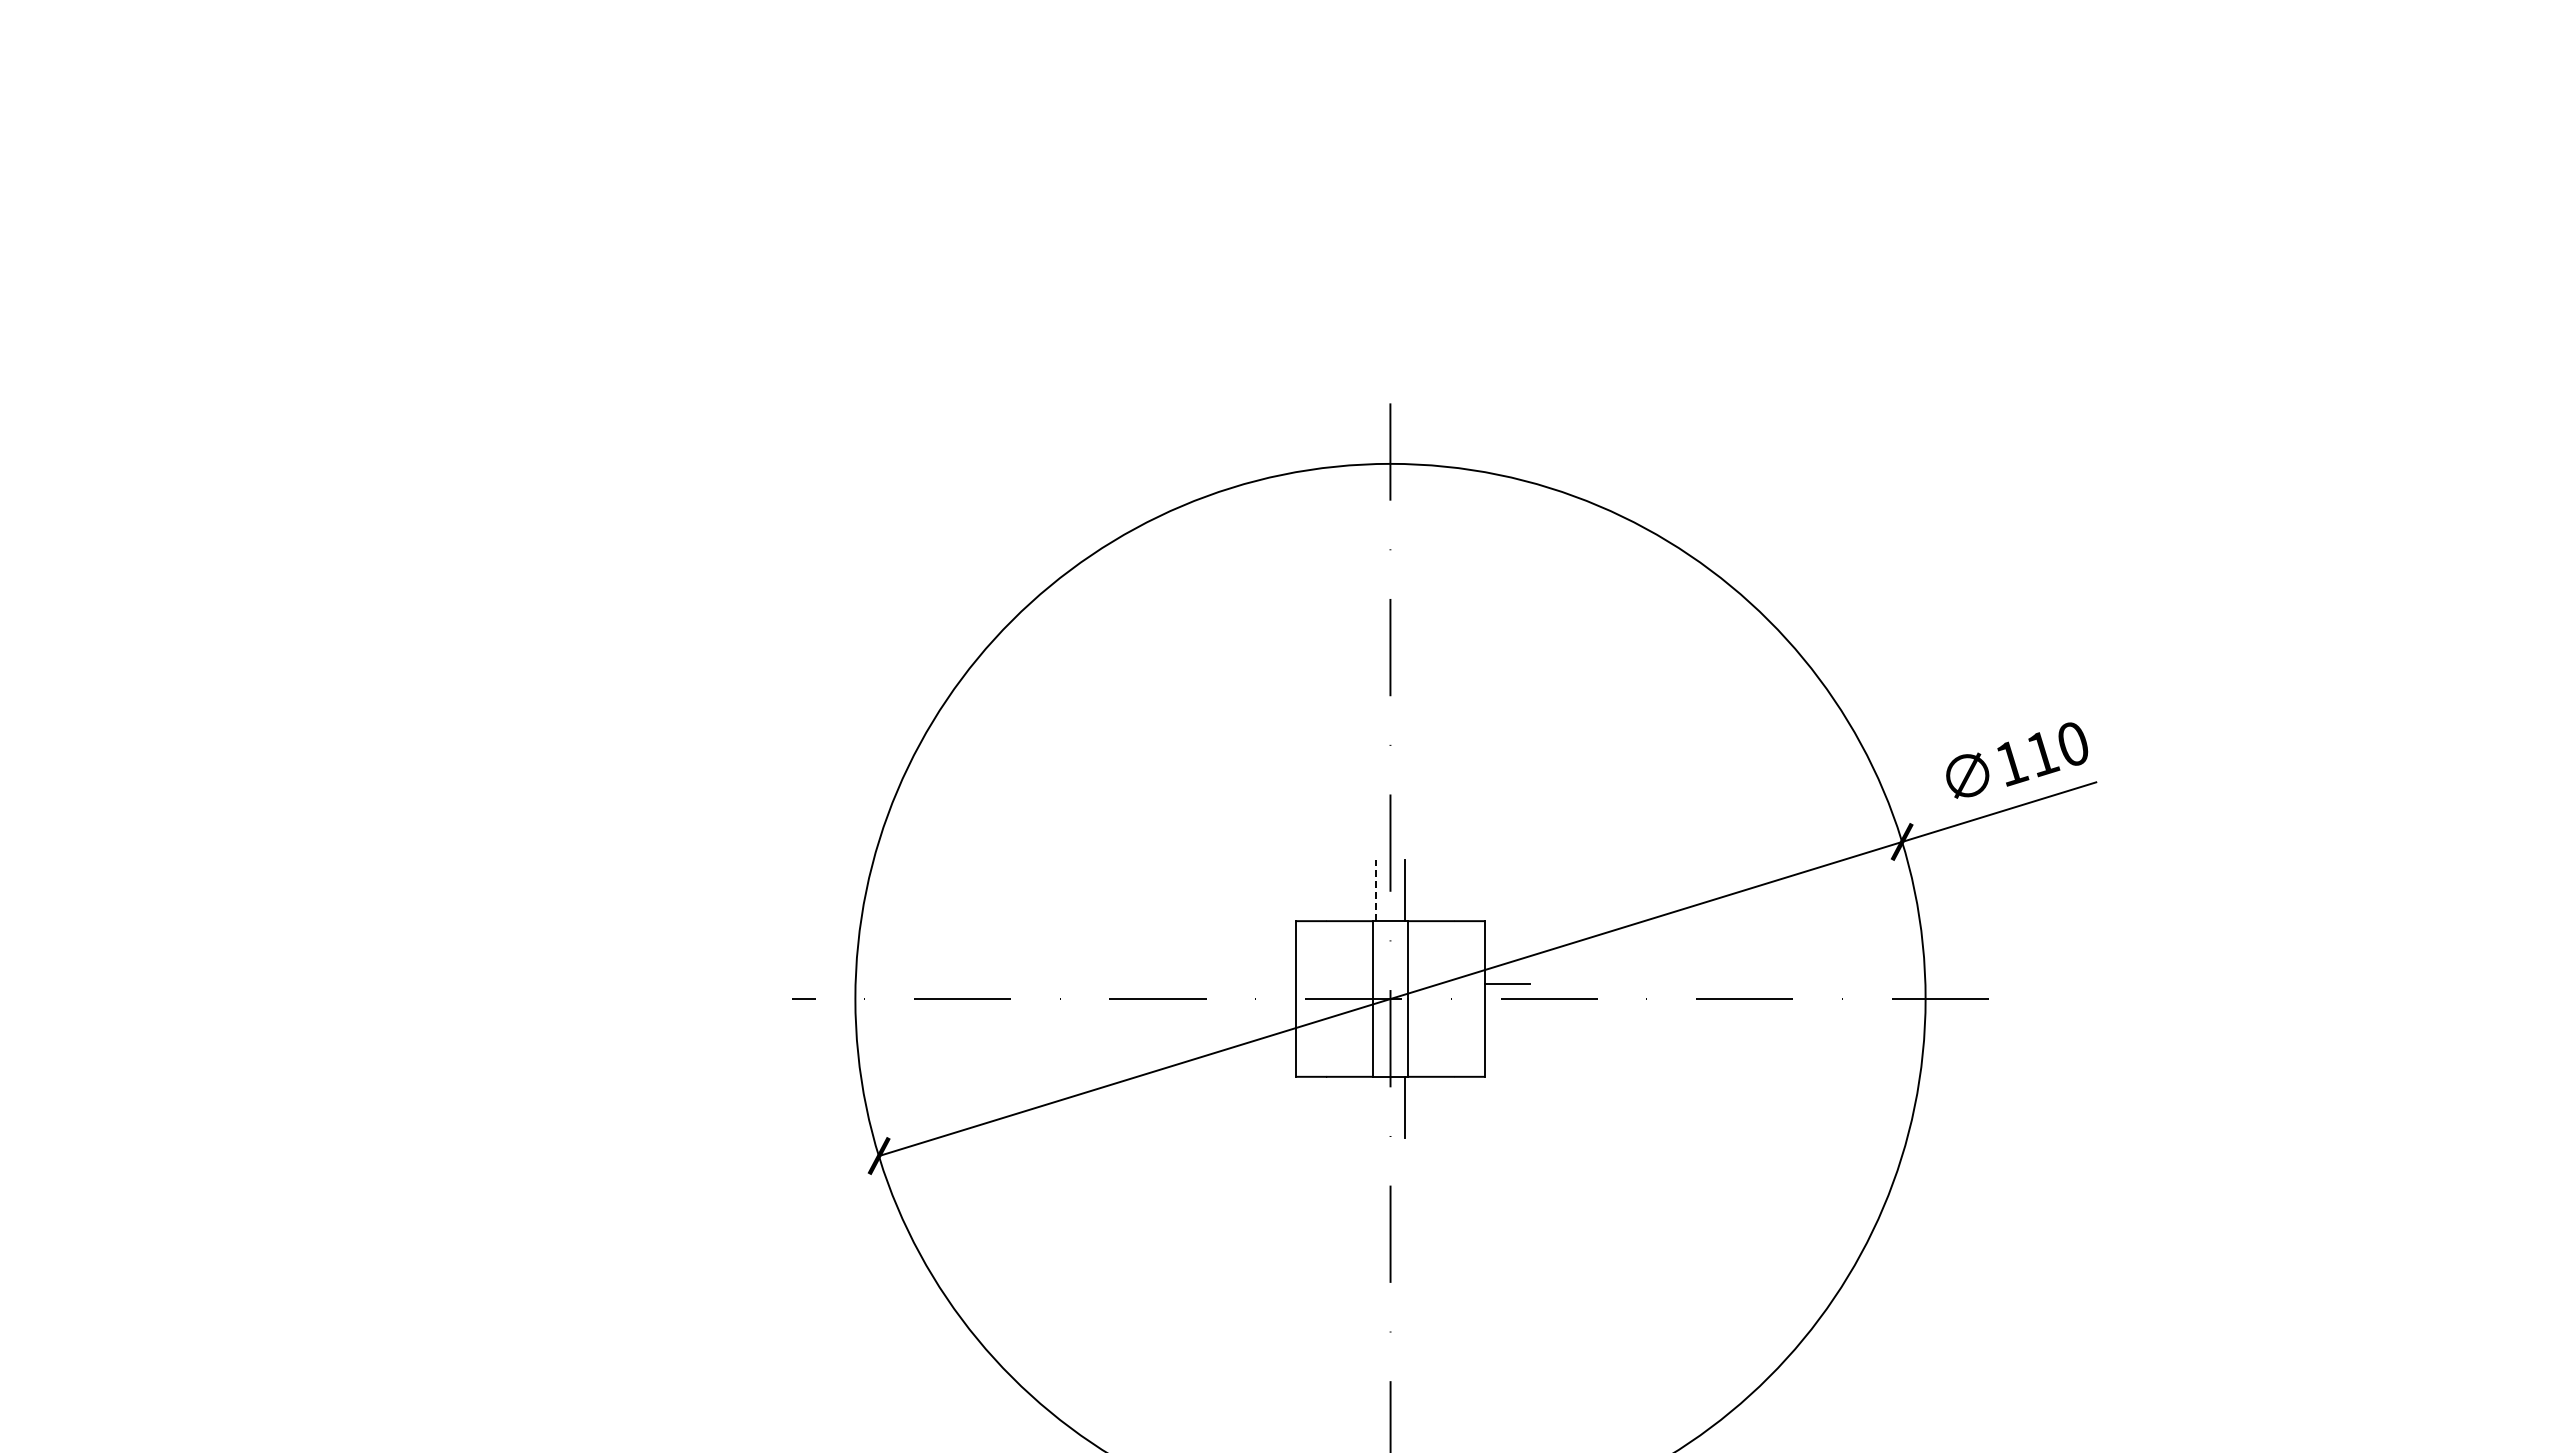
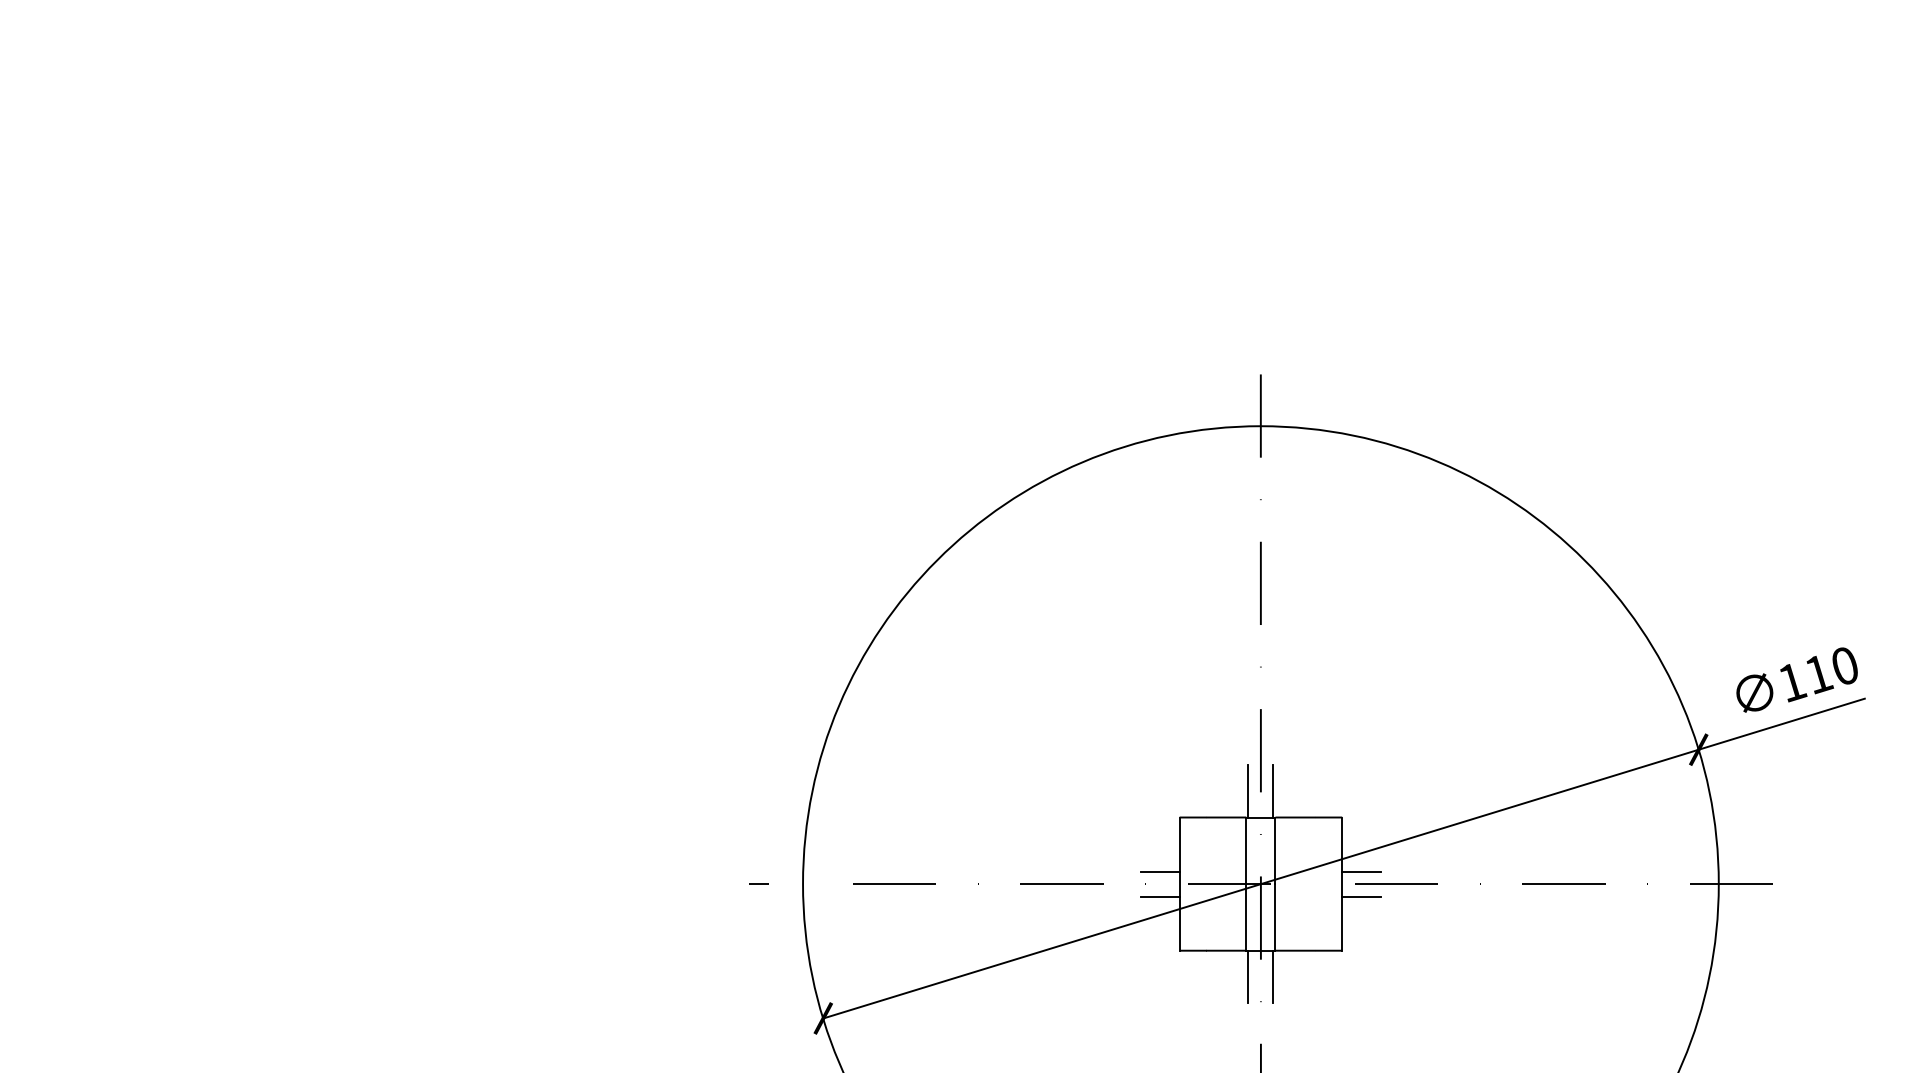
line: (1375, 890) -> (1248, 791), dashed -> solid
line: (1272, 984) -> (1159, 871), added
line: (1272, 1013) -> (1159, 896), added
line: (1507, 1013) -> (1361, 896), added
line: (1375, 1107) -> (1248, 976), added

